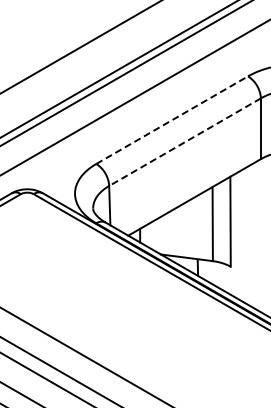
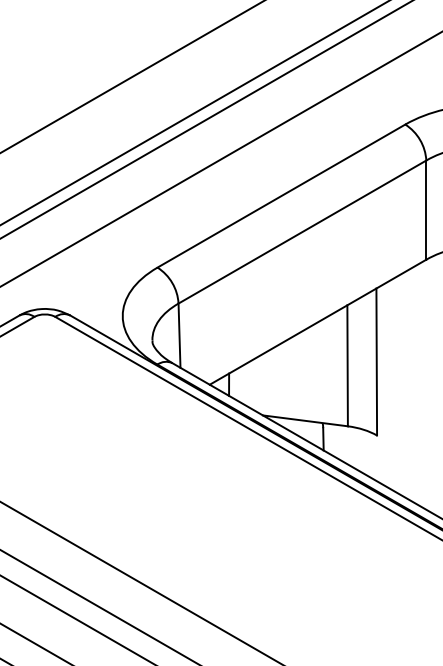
line: (172, 120) -> (281, 196), dashed -> solid
line: (185, 142) -> (303, 232), dashed -> solid

